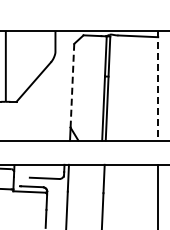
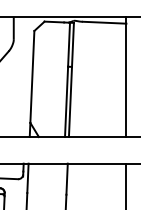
line: (72, 85) -> (32, 76), dashed -> solid
line: (158, 85) -> (126, 76), dashed -> solid

